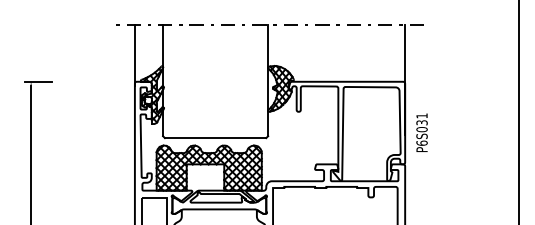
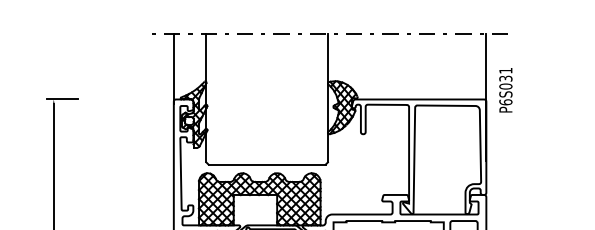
text: (421, 132) -> (505, 89), moved

